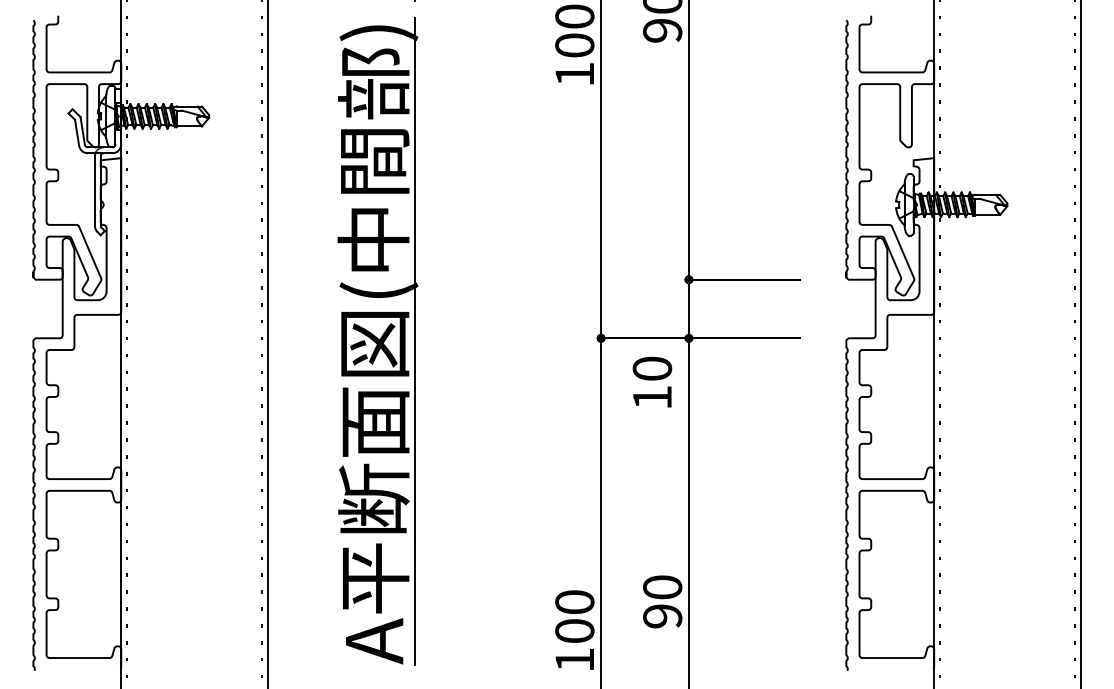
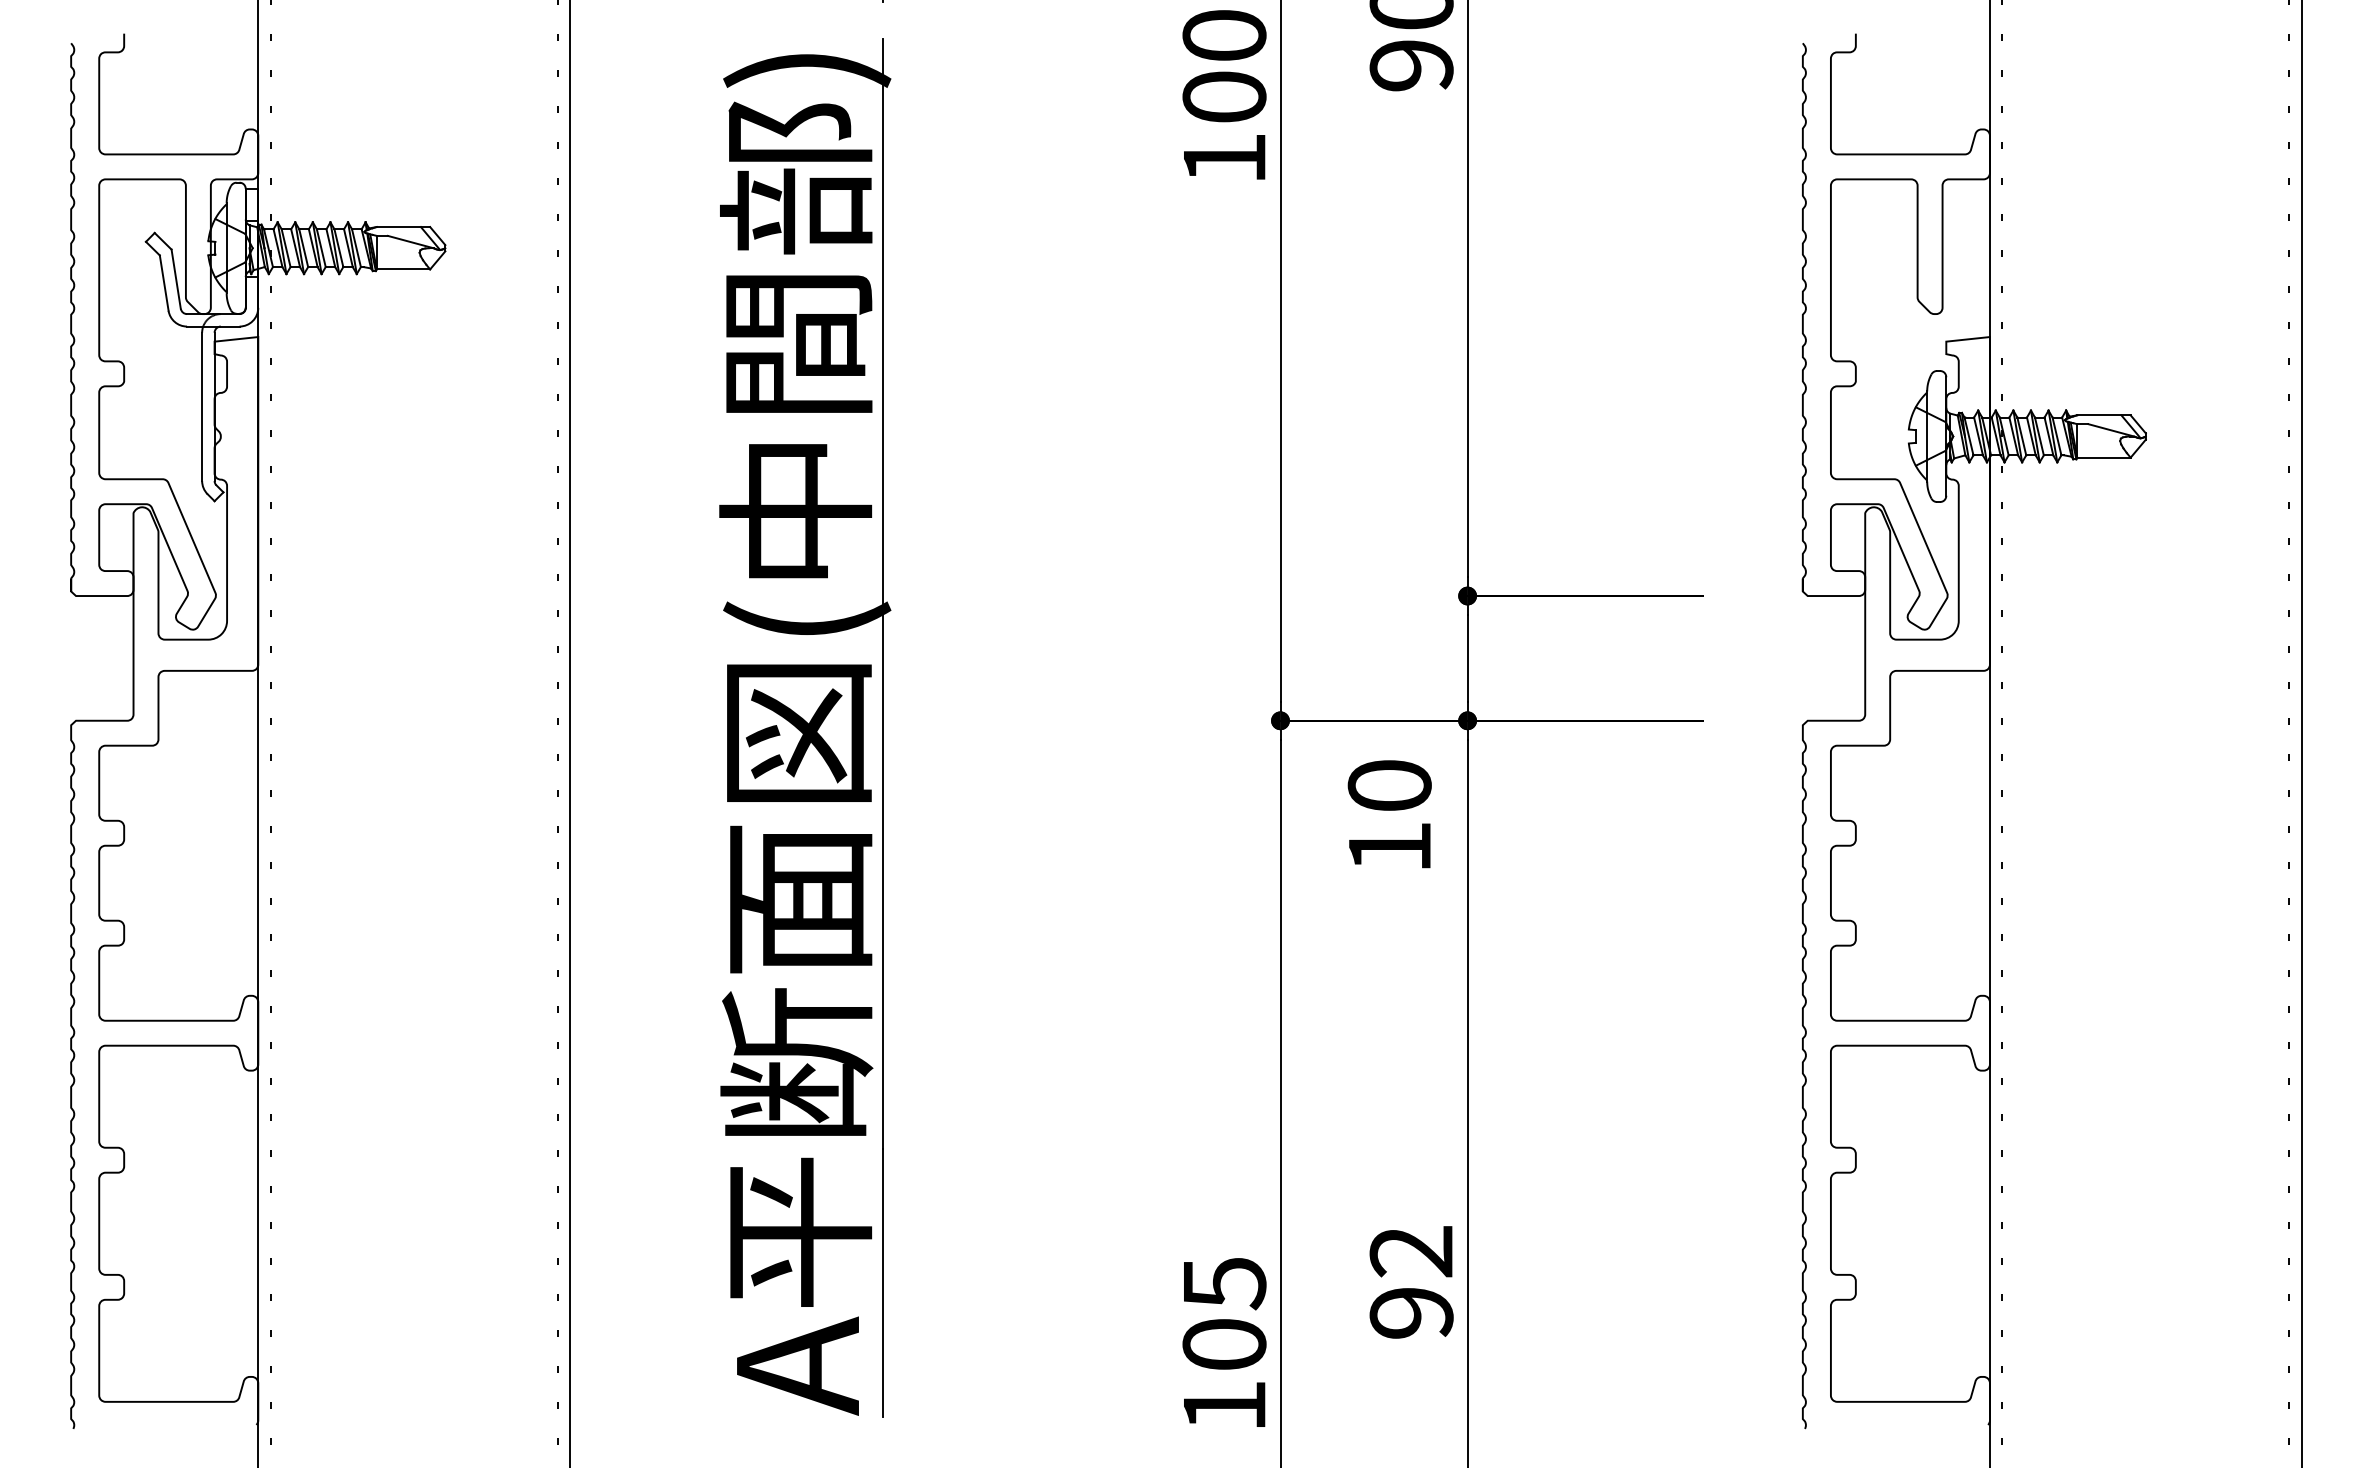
text: (662, 587) -> (1411, 1251), 90 -> 92
text: (574, 602) -> (1223, 1283), 100 -> 105

